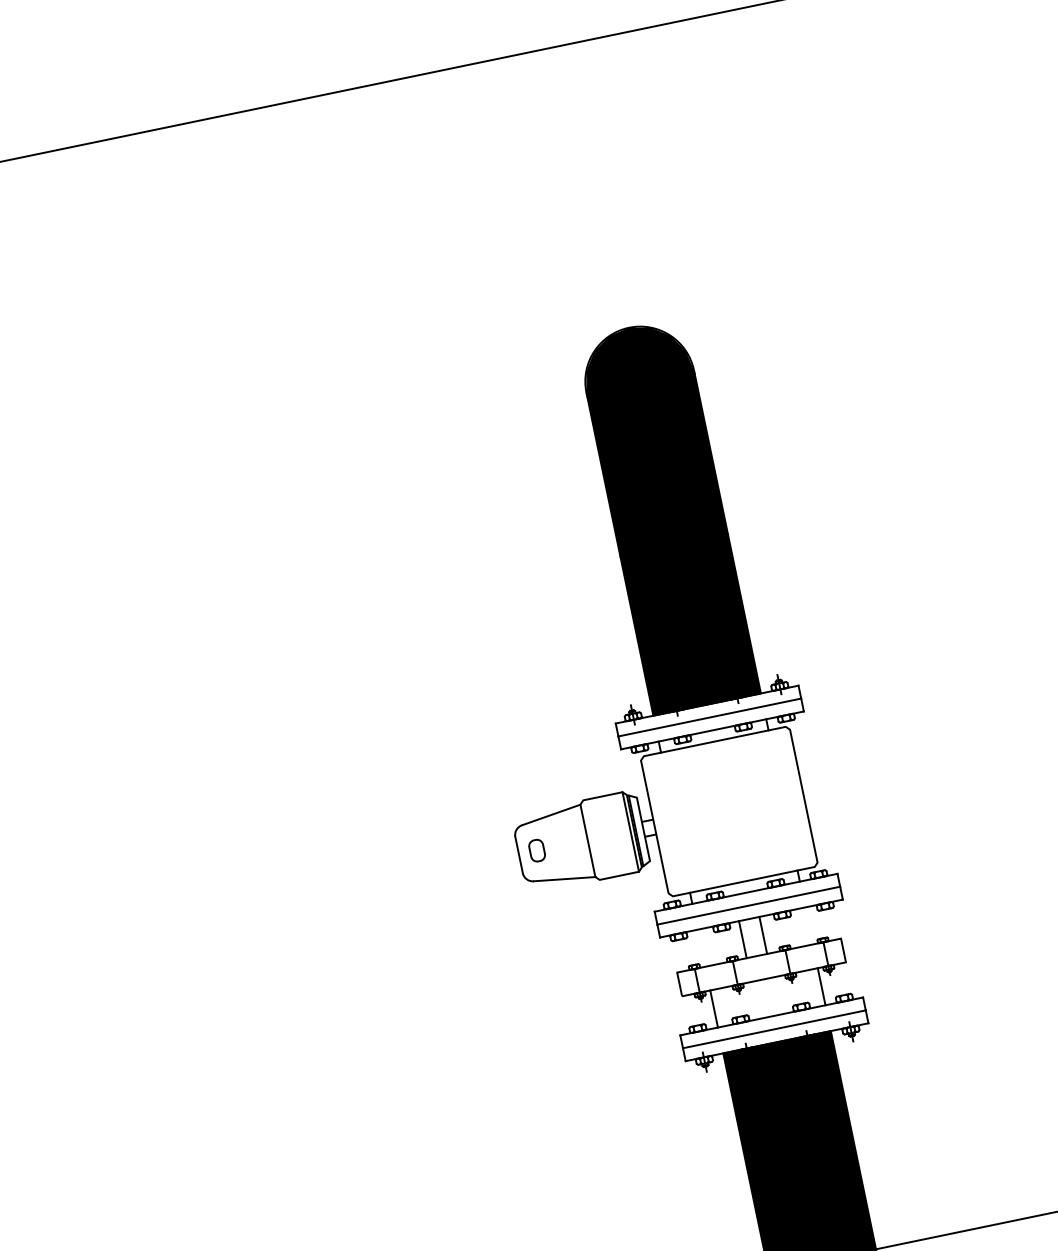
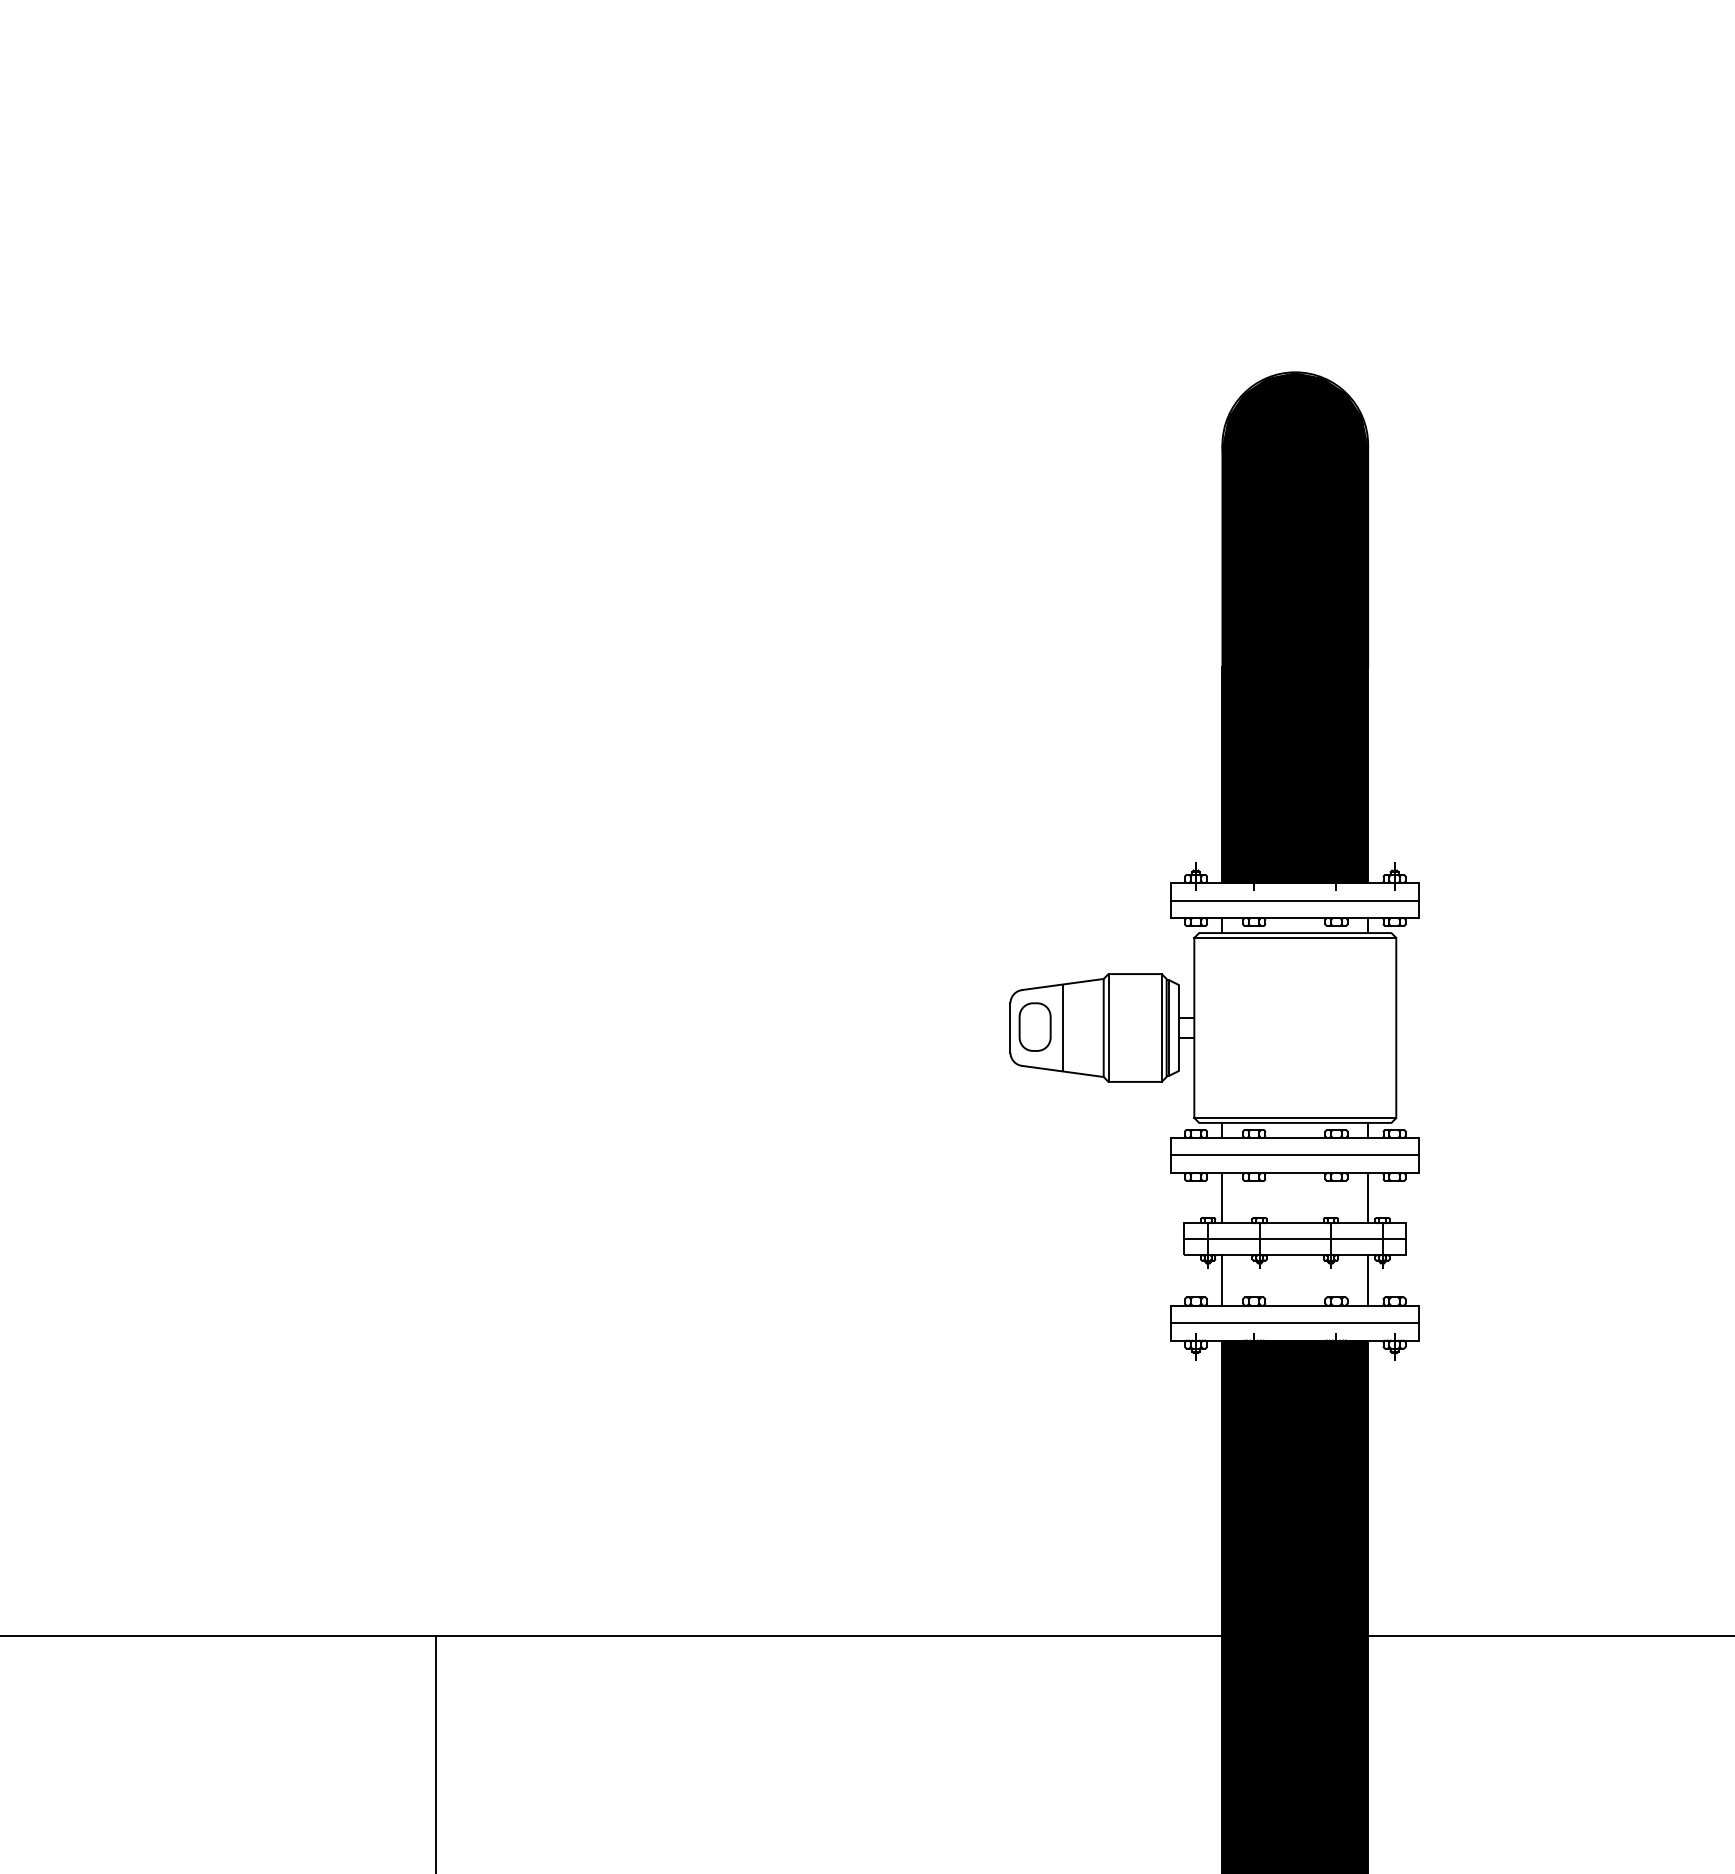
line: (715, 744) -> (1295, 937), added
line: (591, 839) -> (1108, 1027), added
line: (558, 846) -> (1063, 1027), added
part: (536, 850) -> (1034, 1026), size x1.67
line: (743, 878) -> (1295, 1118), added
line: (763, 934) -> (1368, 1197), moved
line: (742, 939) -> (1222, 1197), moved
line: (761, 967) -> (1295, 1239), added

